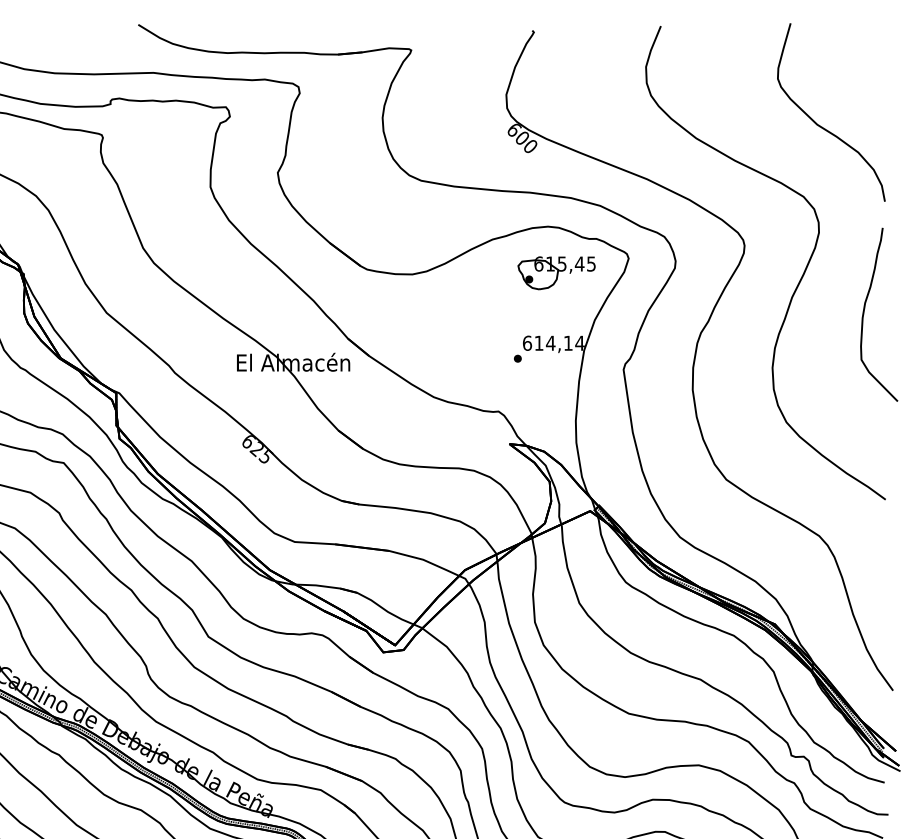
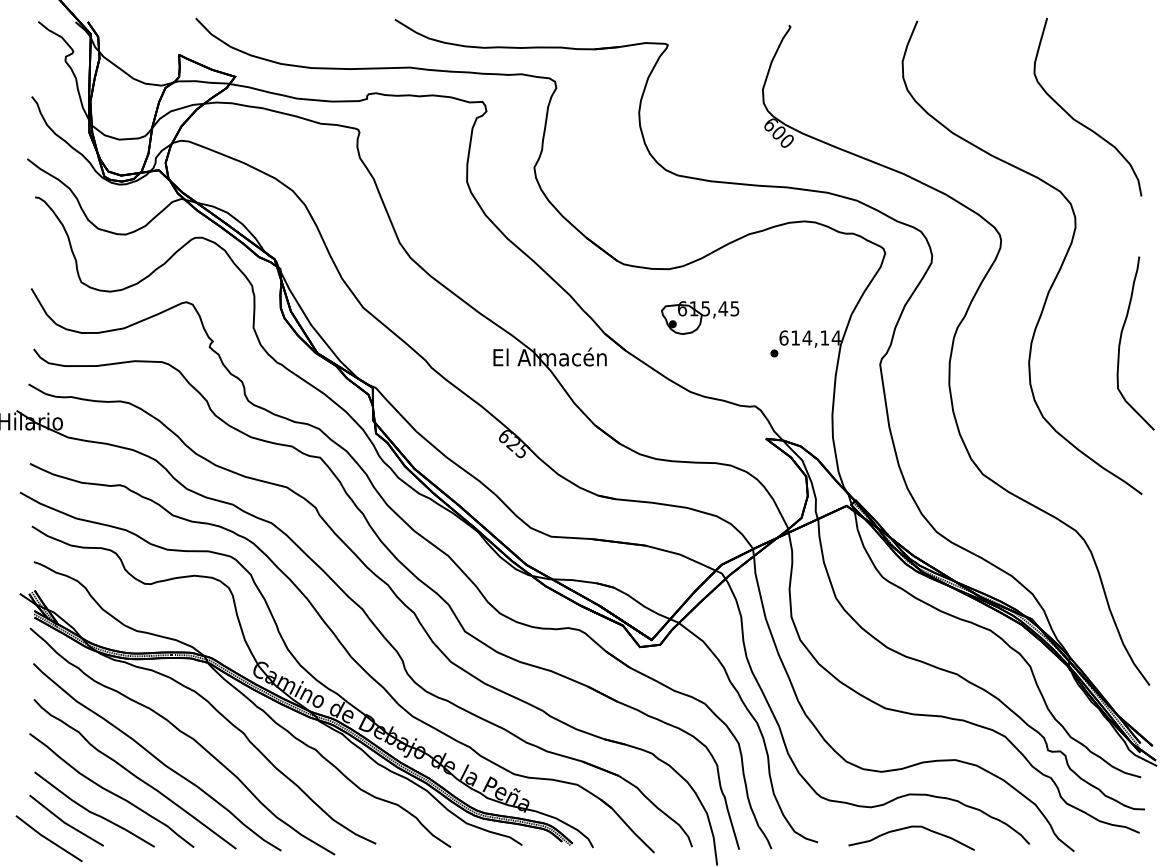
part: (556, 272) -> (700, 317), moved
curve: (864, 311) -> (1121, 340), moved

